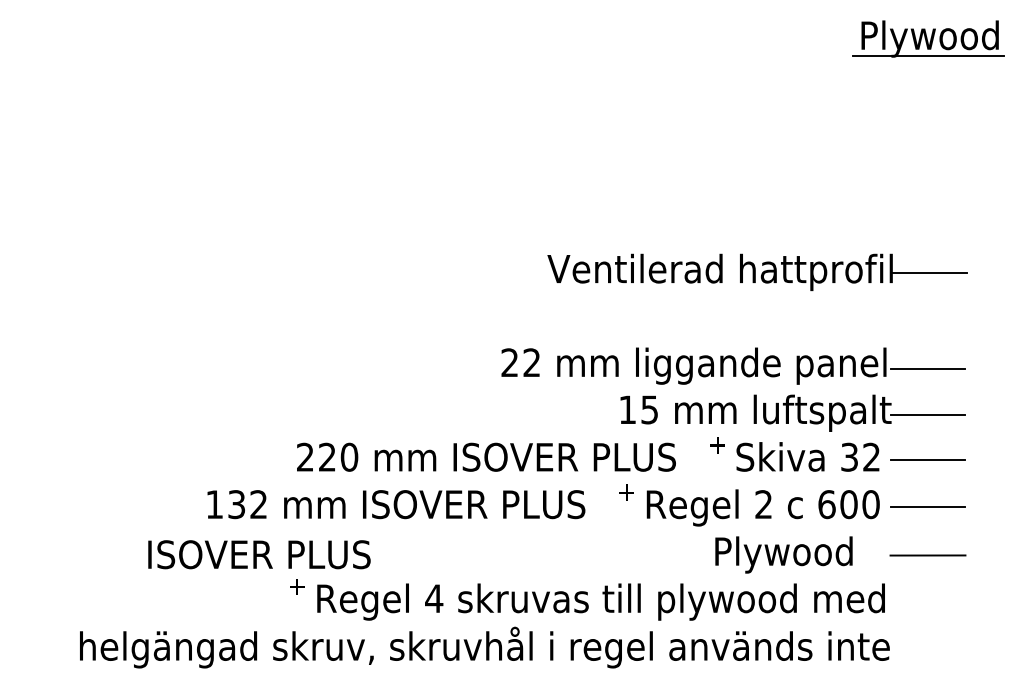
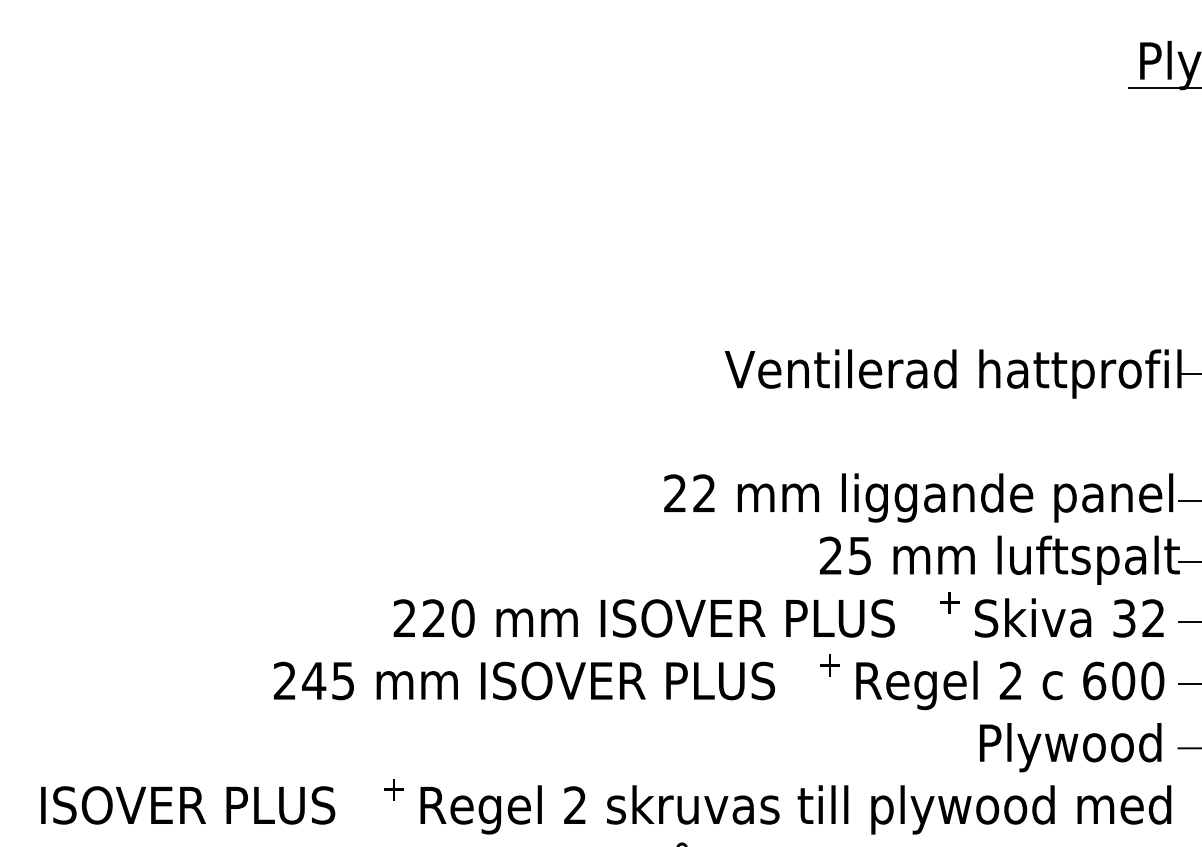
text: (627, 409) -> (830, 555), 15 -> 25
text: (236, 504) -> (313, 680), 132 -> 245
text: (259, 554) -> (188, 805), moved
text: (783, 554) -> (1070, 746), moved
text: (434, 598) -> (575, 805), 4 -> 2

